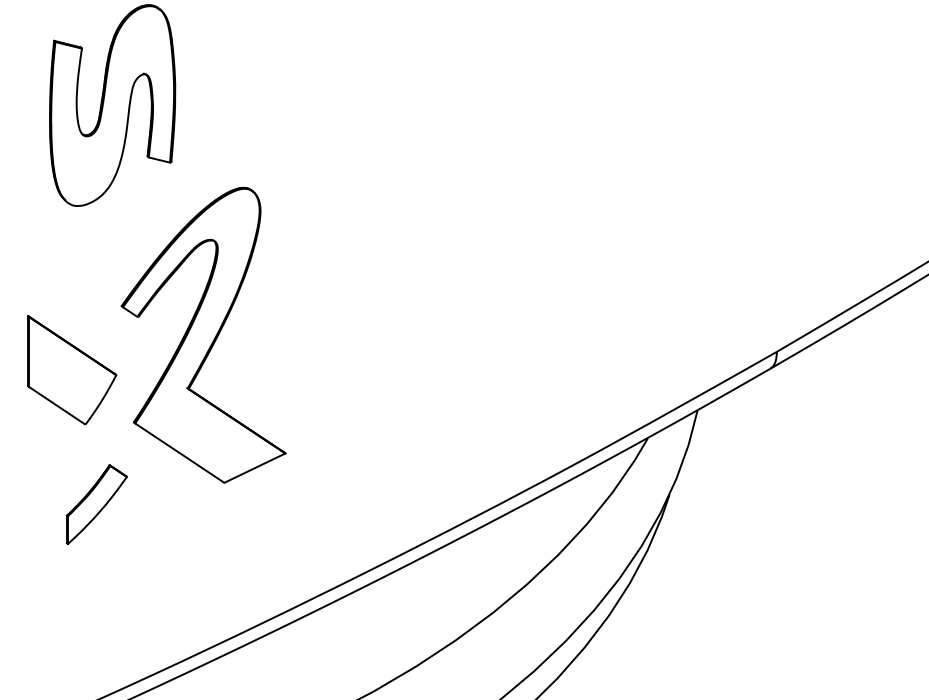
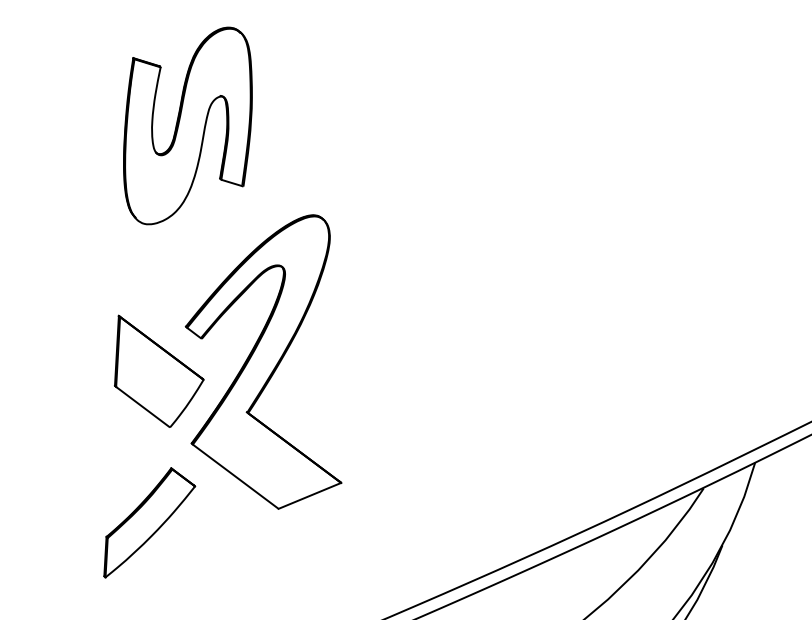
part: (72, 370) -> (160, 372), moved
part: (96, 504) -> (149, 523), size x1.43

